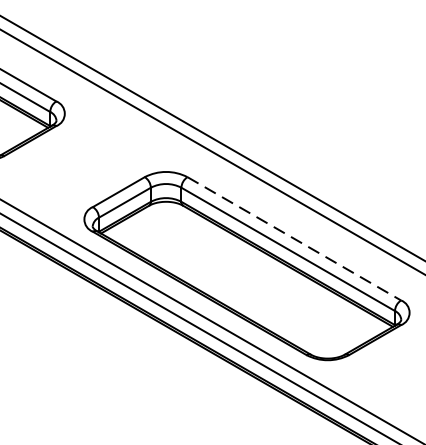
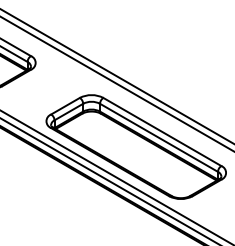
line: (294, 239) -> (162, 132), dashed -> solid

